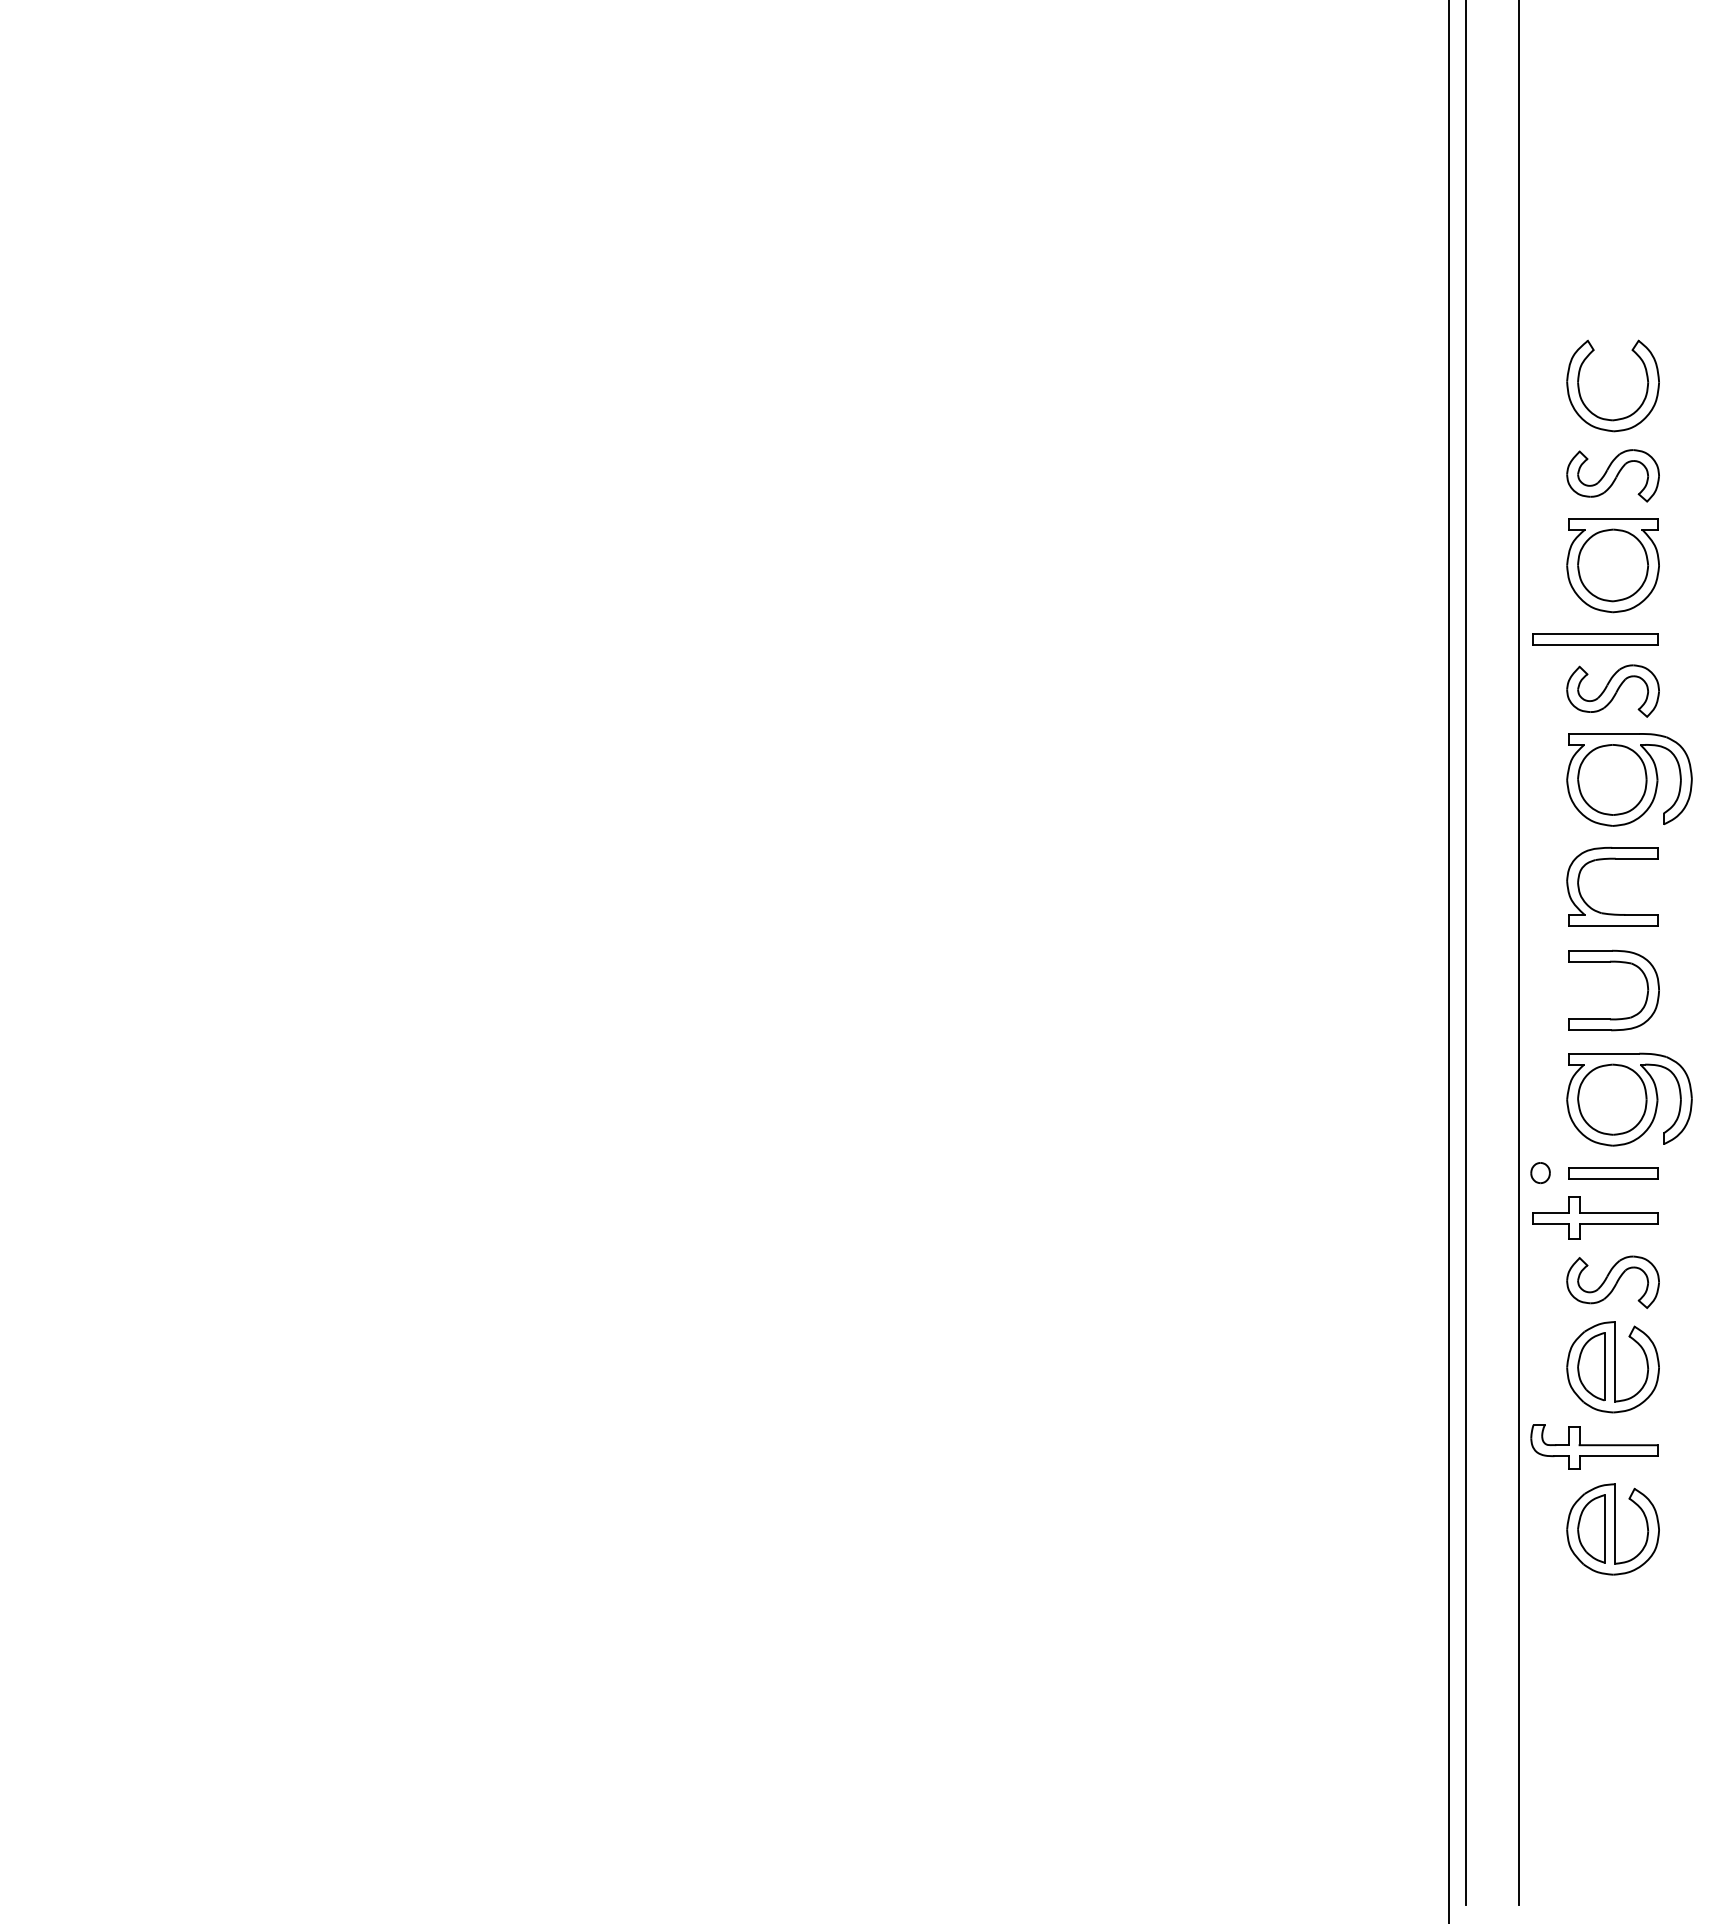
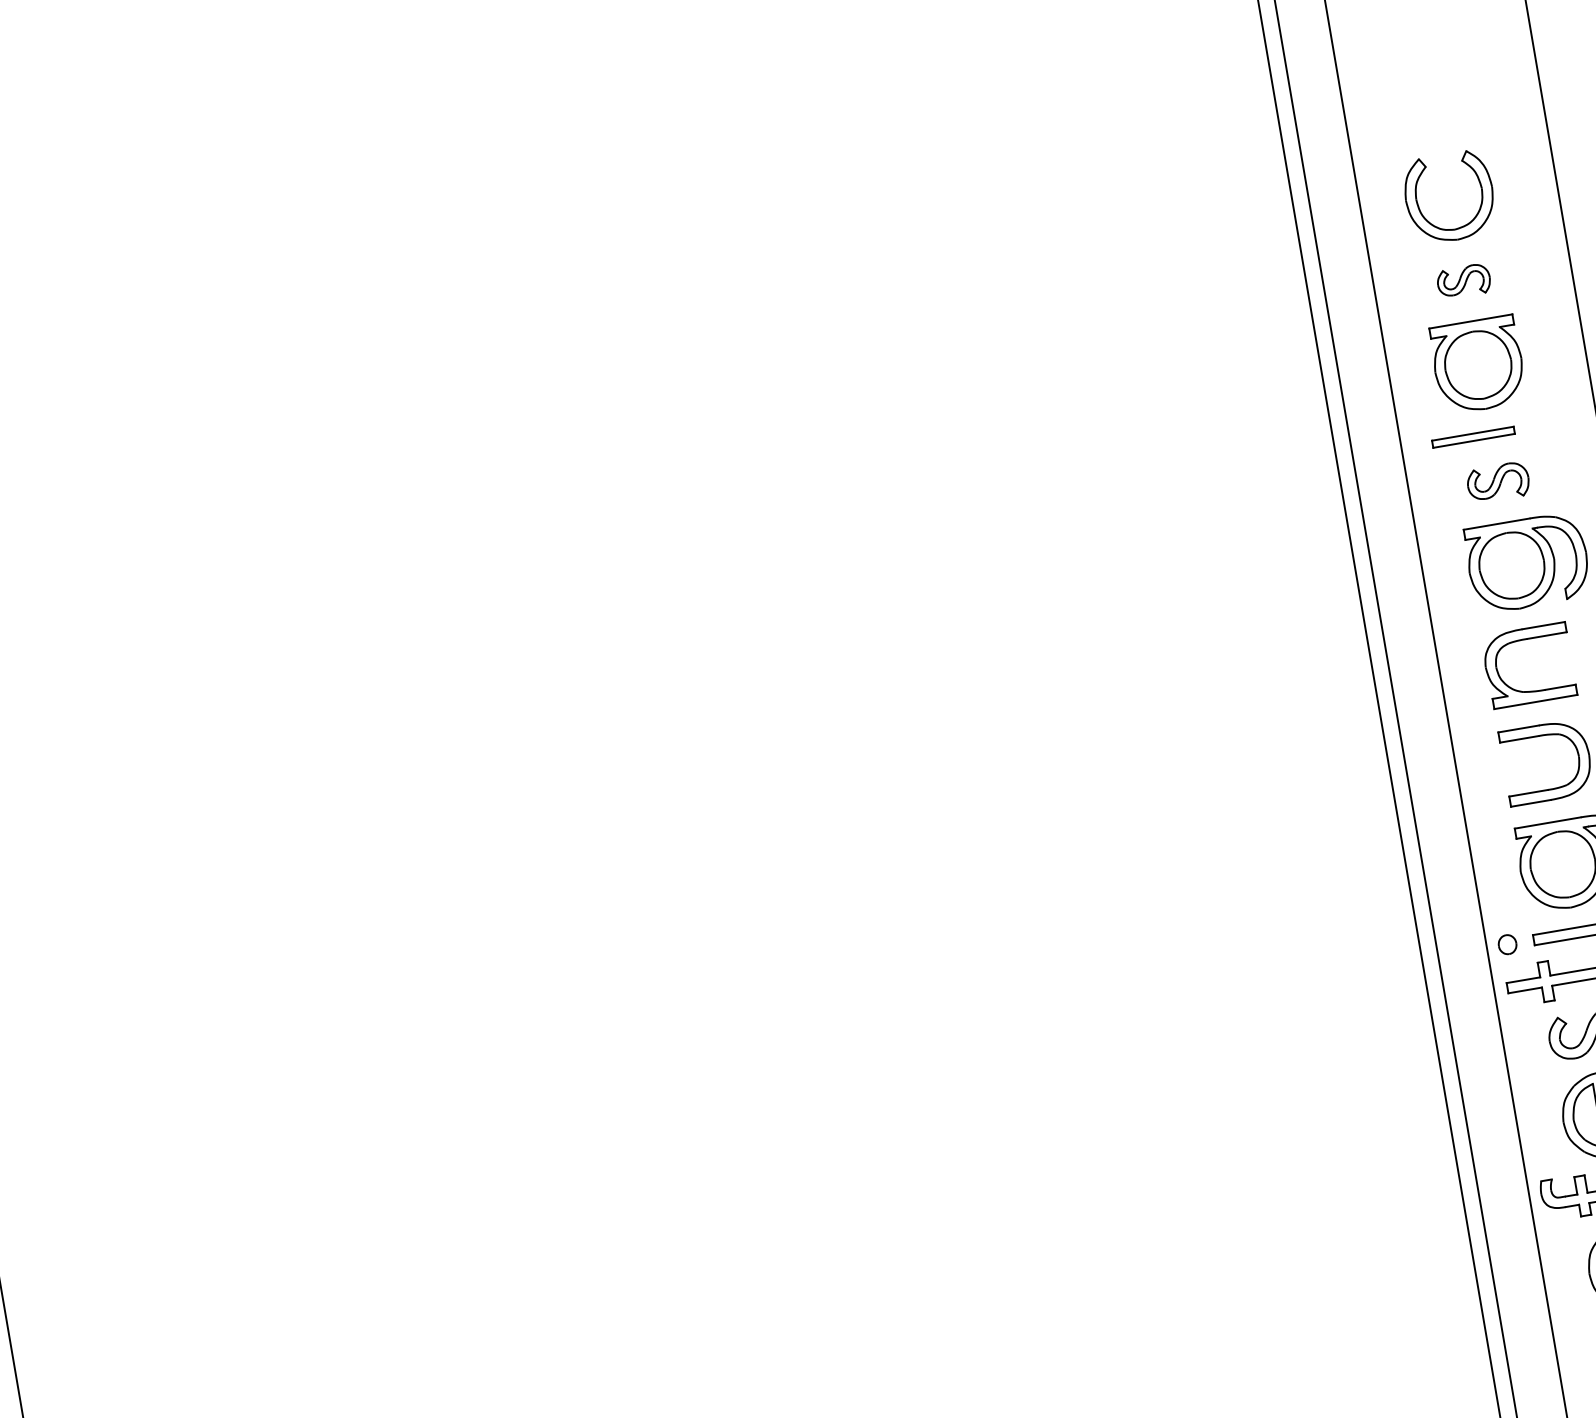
part: (1612, 475) -> (1463, 281), size x0.6
part: (1595, 639) -> (1473, 437), size x0.7
part: (1612, 690) -> (1497, 482), size x0.7

